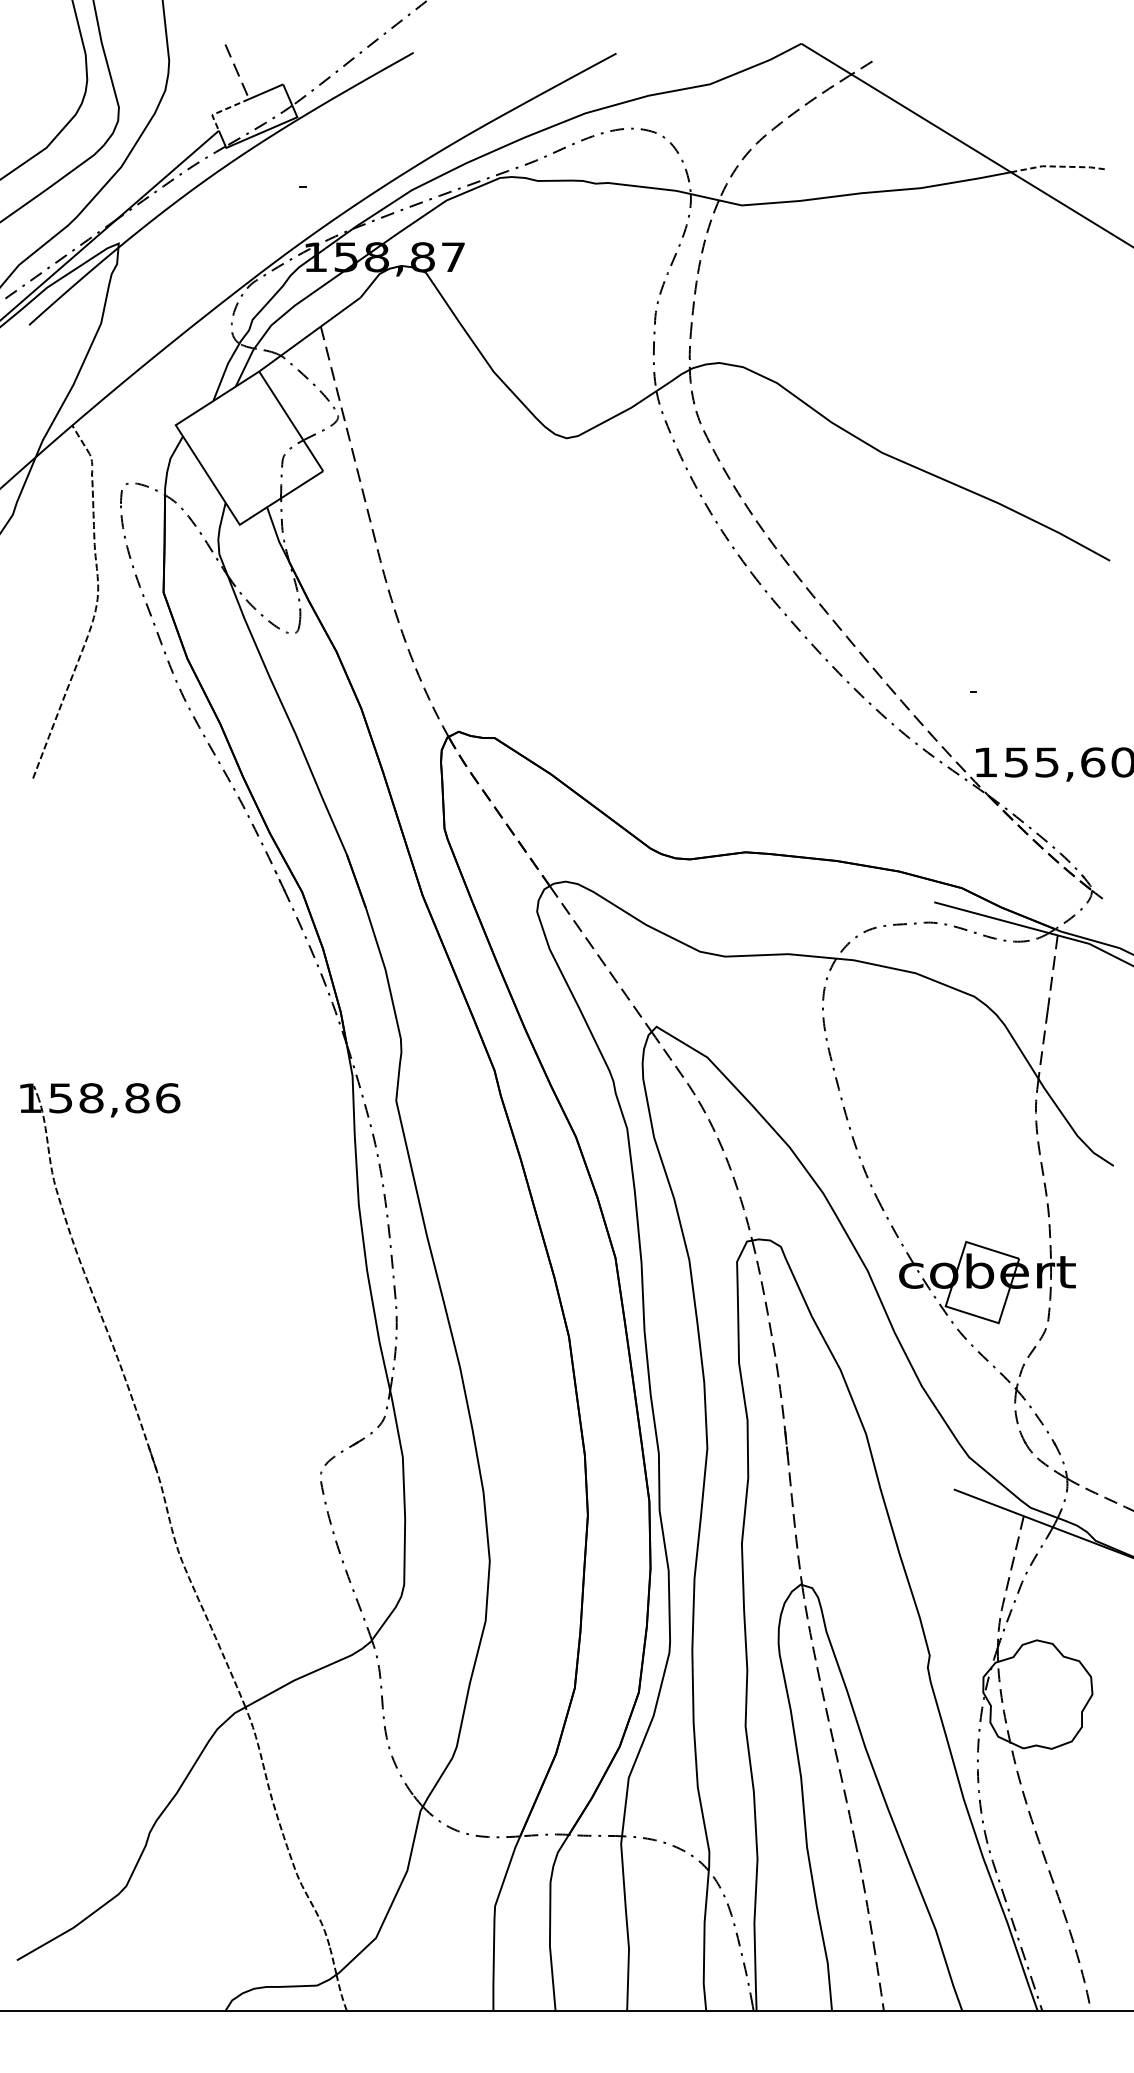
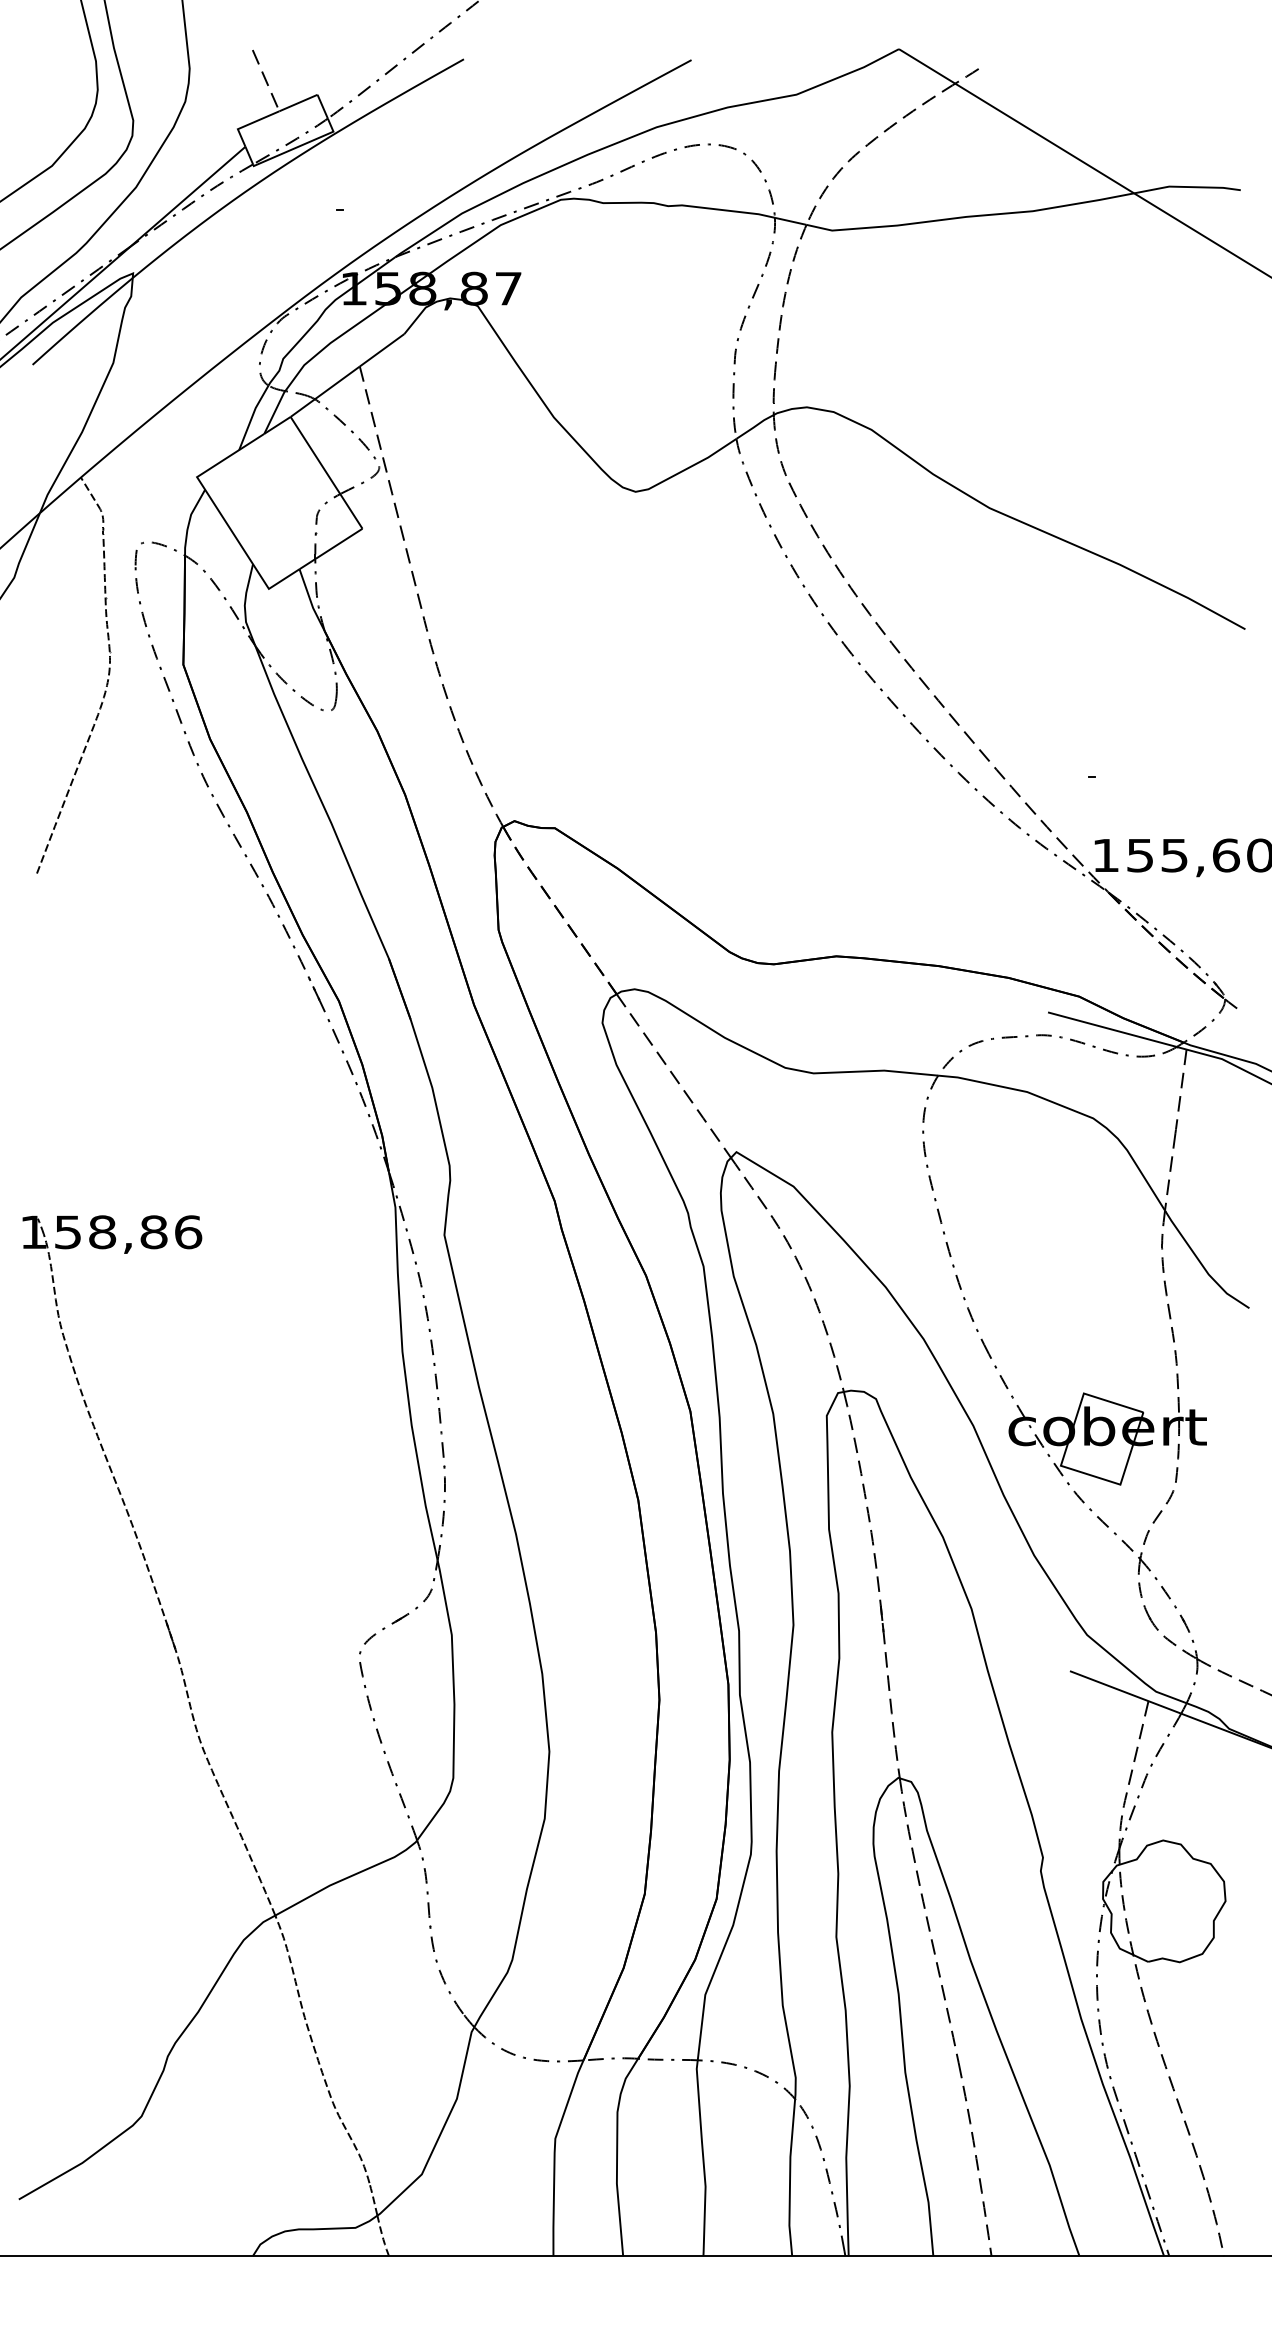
line: (221, 110) -> (248, 124), dashed -> solid
line: (1058, 167) -> (1187, 187), dashed -> solid

